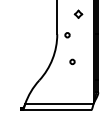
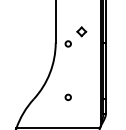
part: (78, 13) -> (81, 30), moved
circle: (72, 61) -> (68, 96), moved

